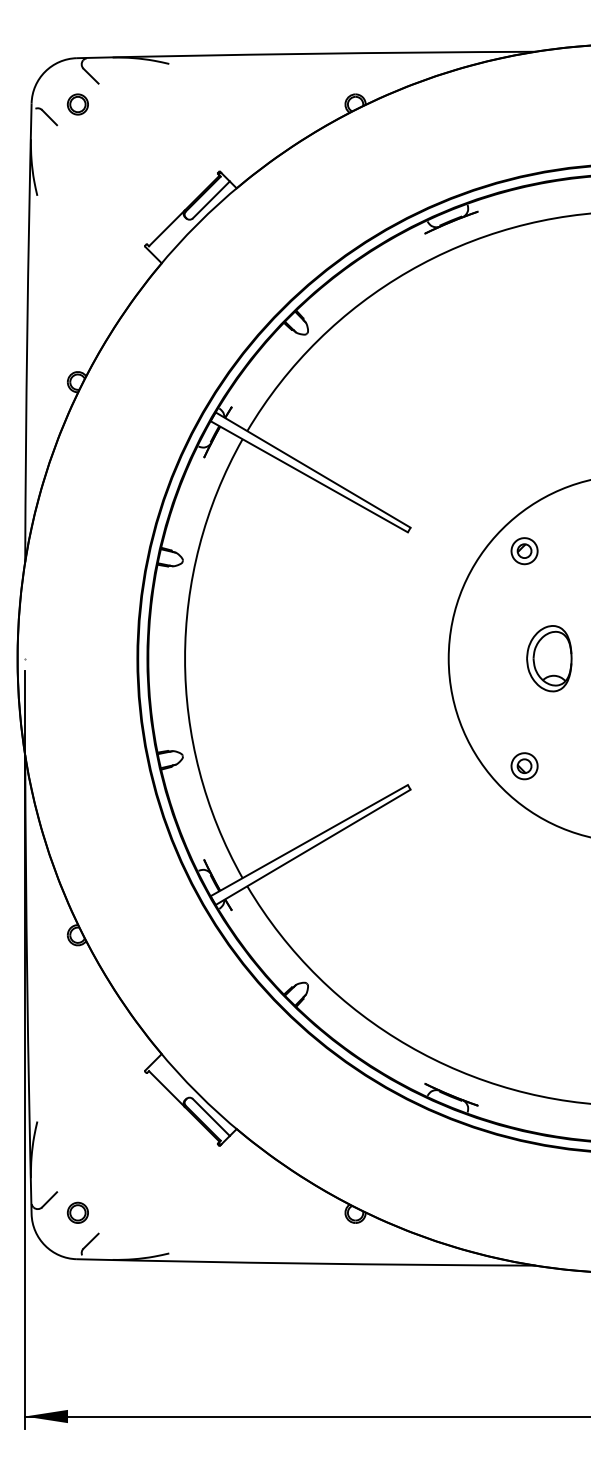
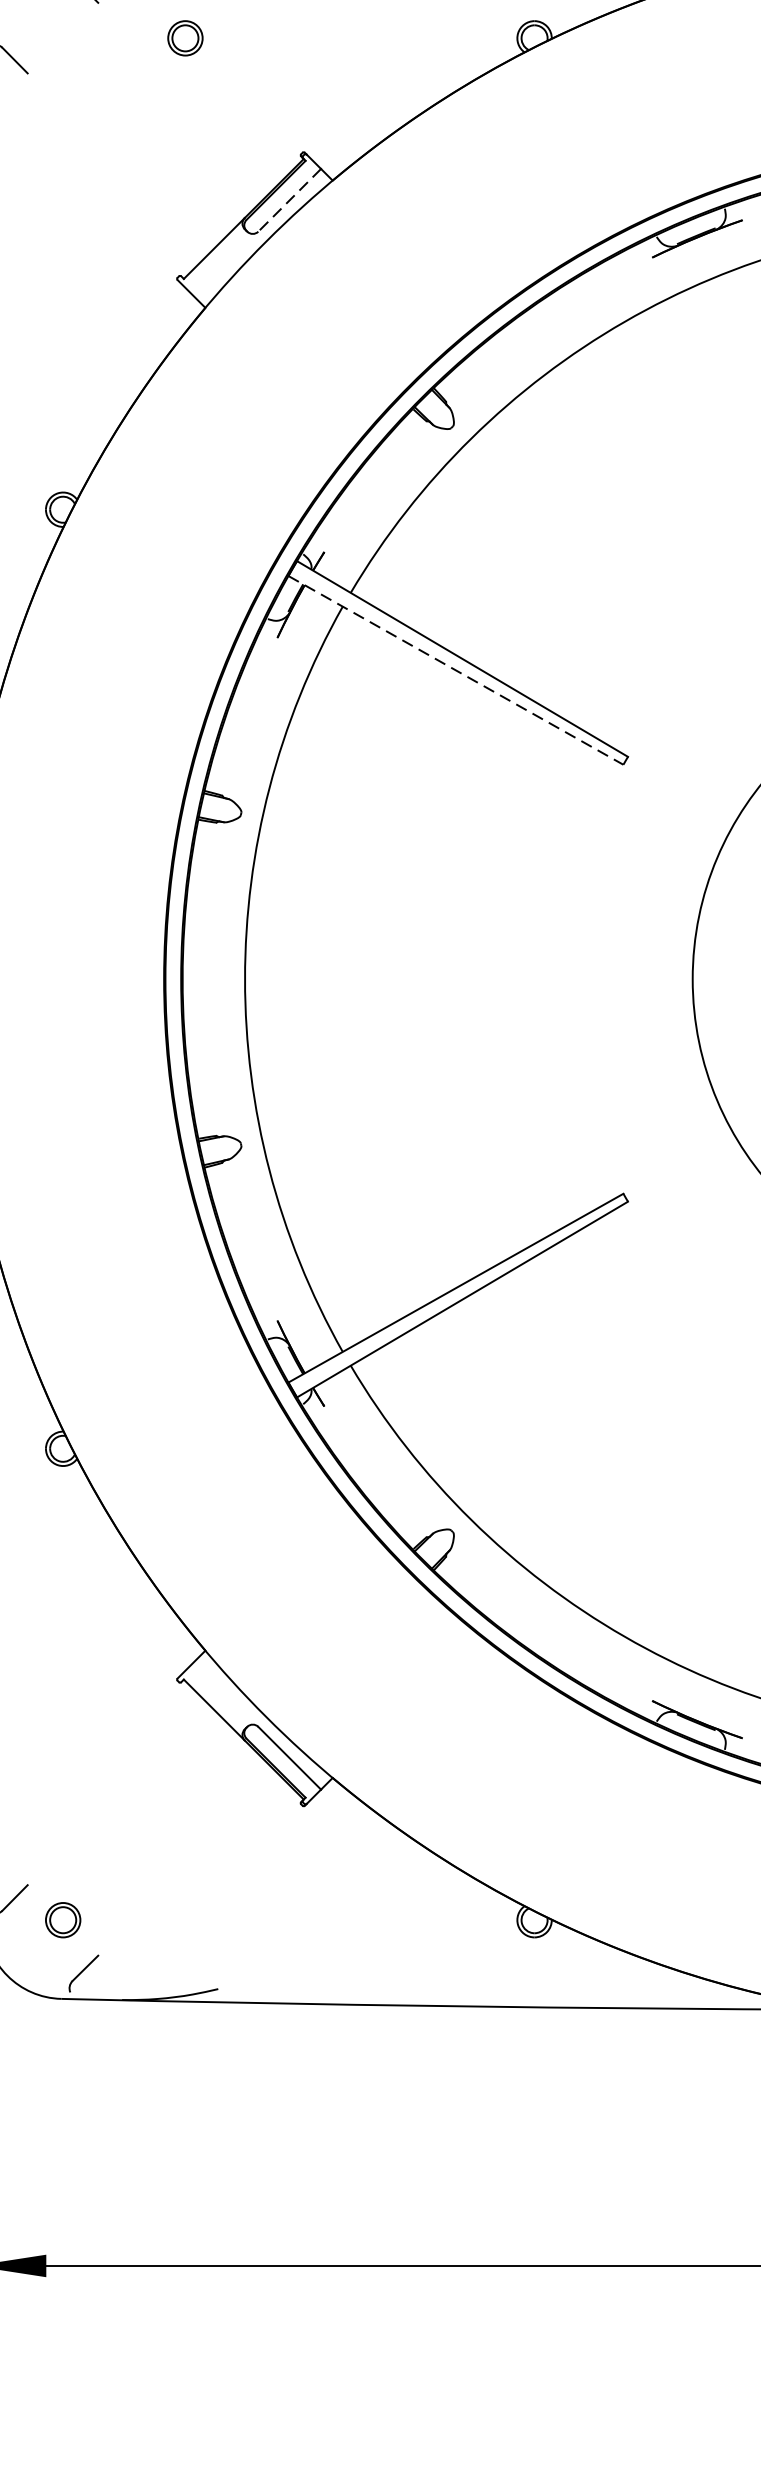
part: (77, 104) -> (184, 38), moved
line: (211, 200) -> (289, 201), solid -> dashed
line: (309, 477) -> (456, 671), solid -> dashed

